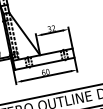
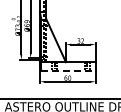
line: (45, 63) -> (69, 70), solid -> dashed

